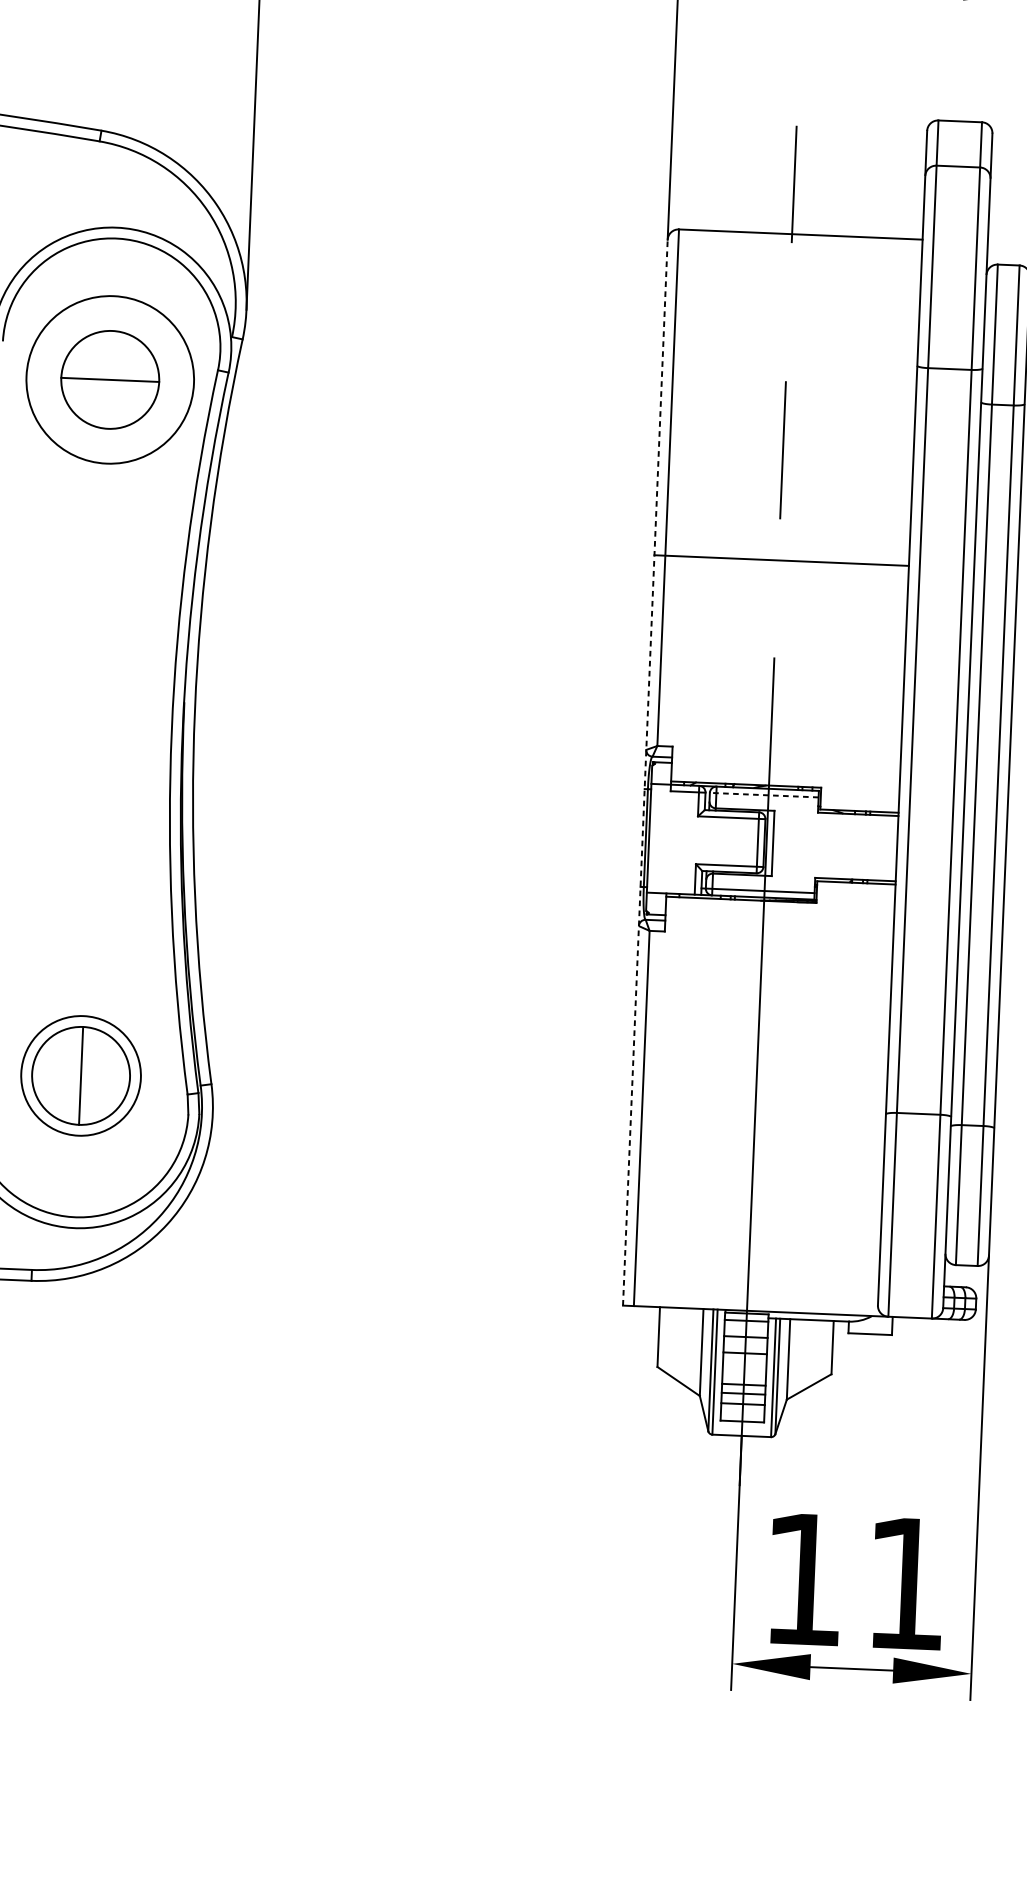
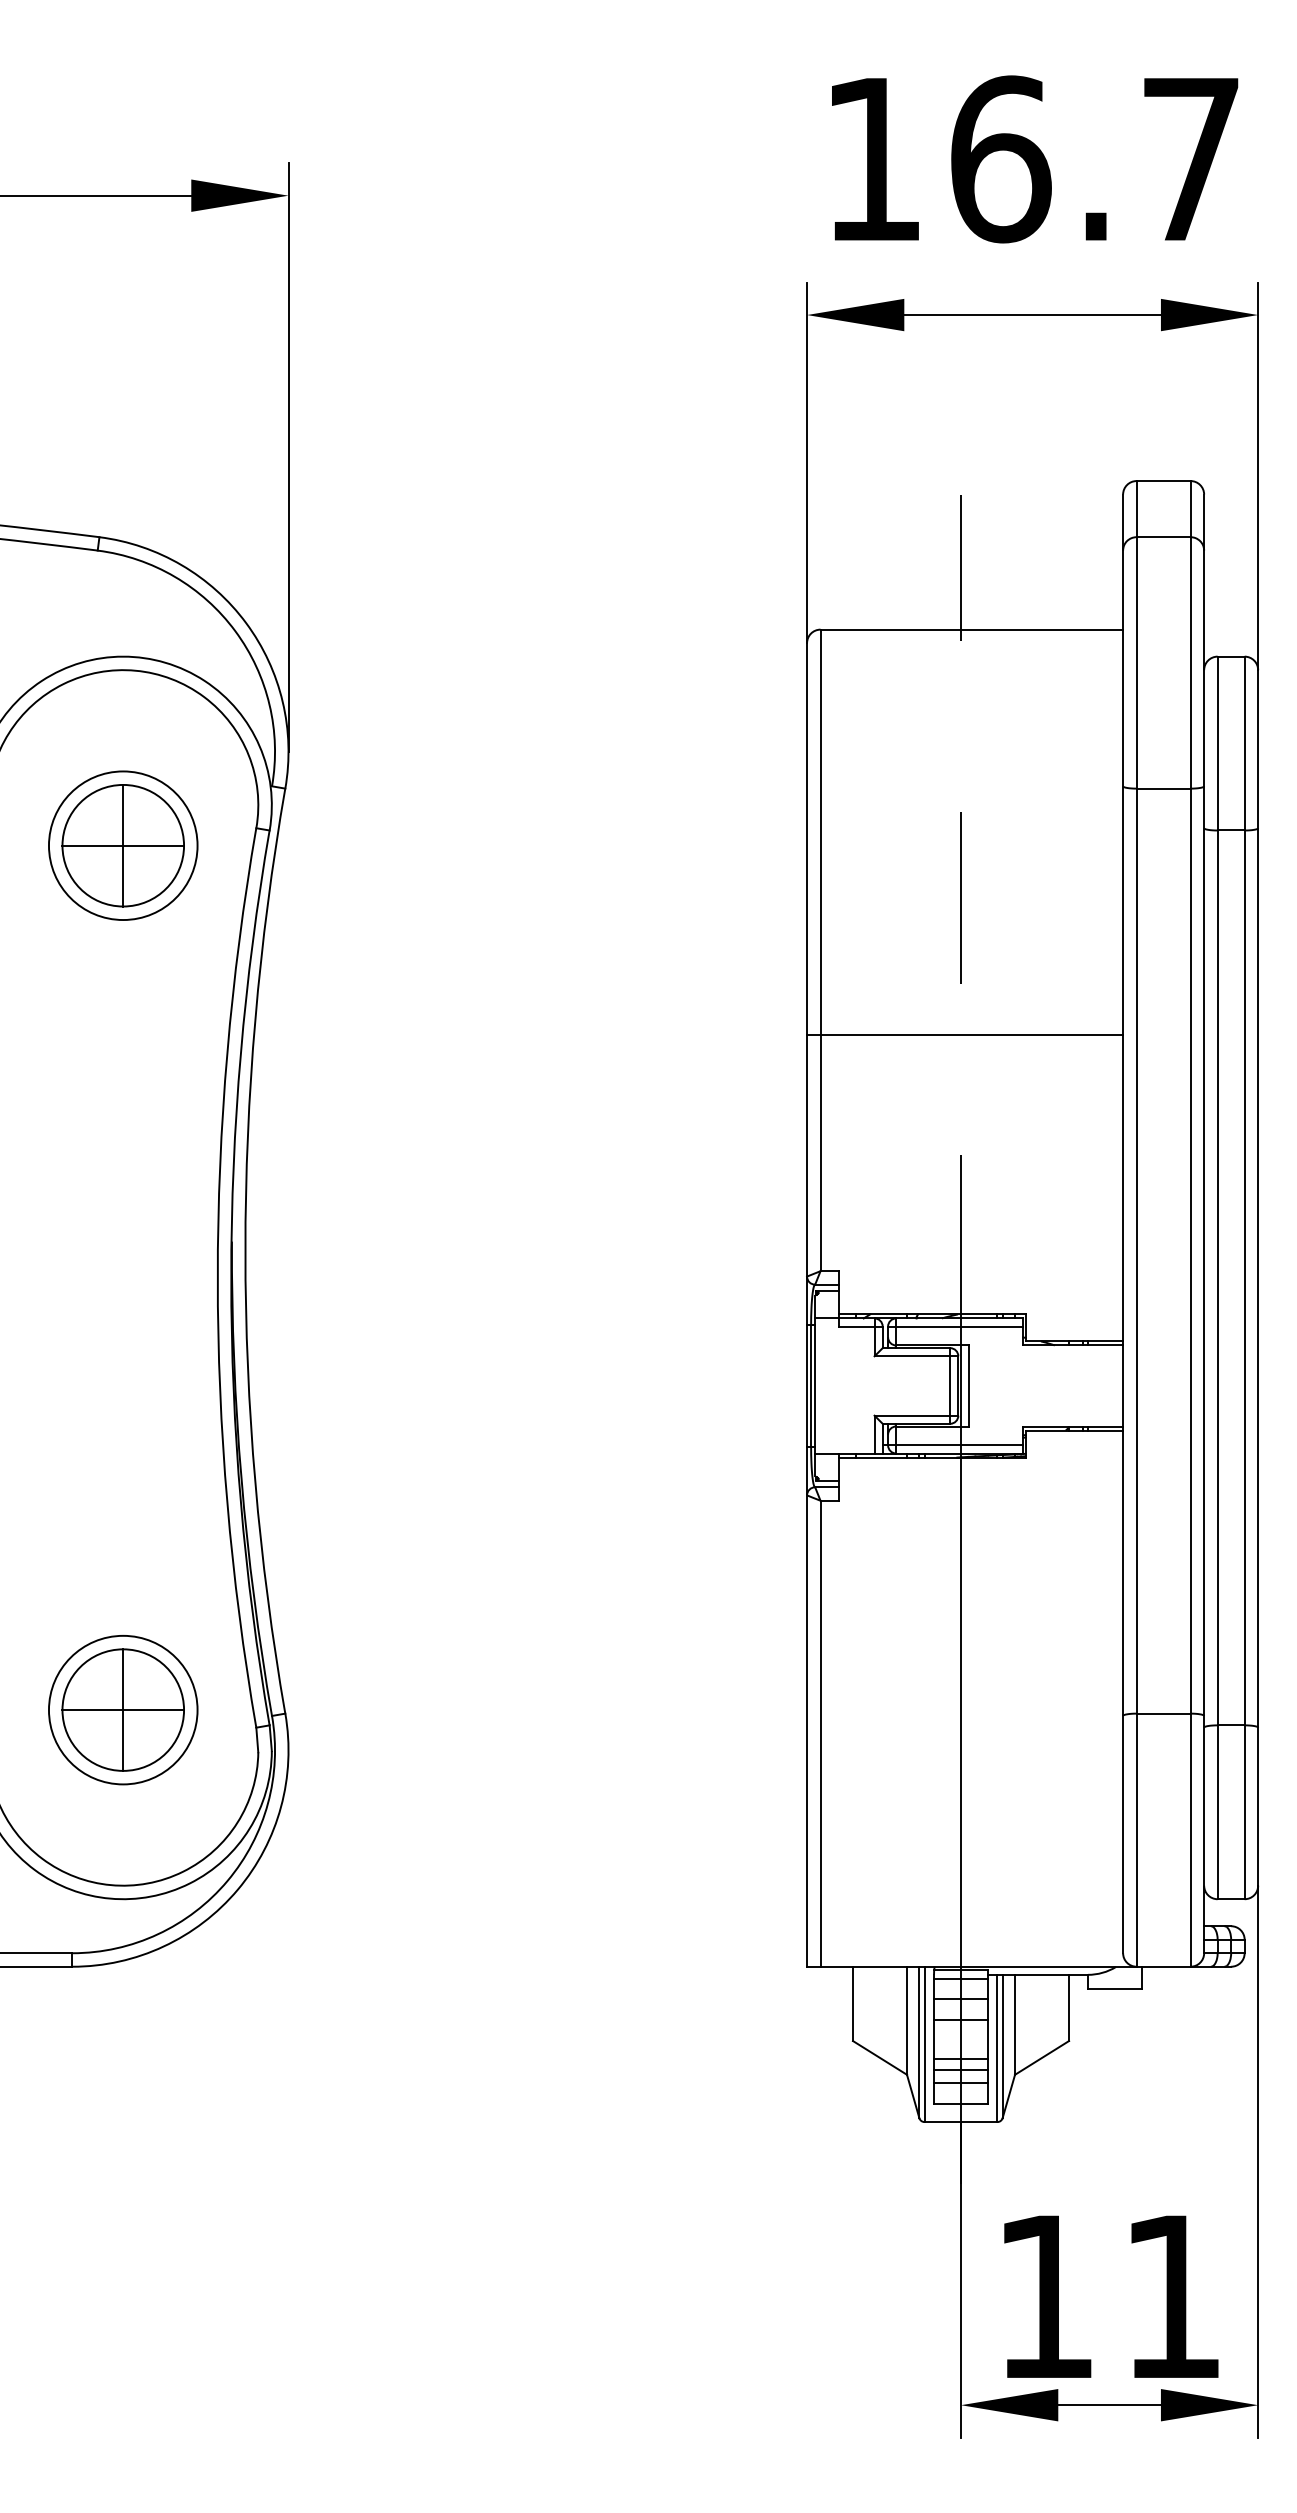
circle: (109, 379) -> (122, 845), size x0.71
line: (110, 379) -> (123, 845), added
line: (645, 772) -> (807, 1304), dashed -> solid
line: (764, 795) -> (955, 1326), dashed -> solid
line: (81, 1076) -> (123, 1710), added

